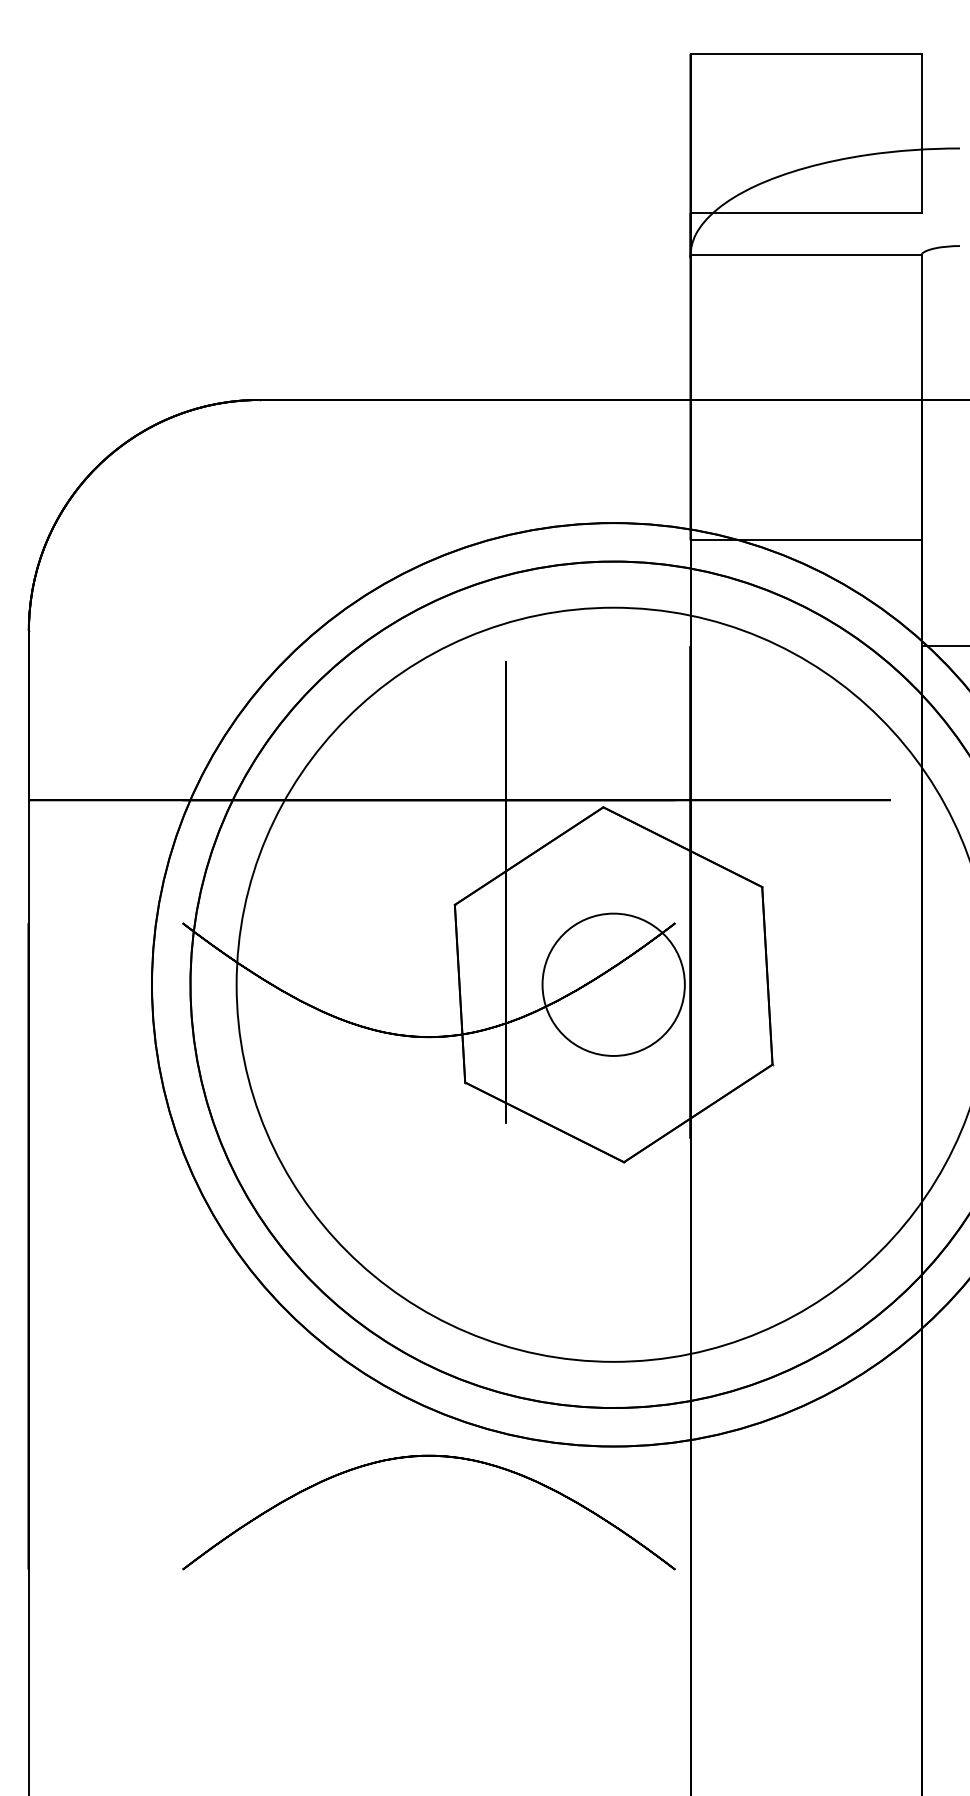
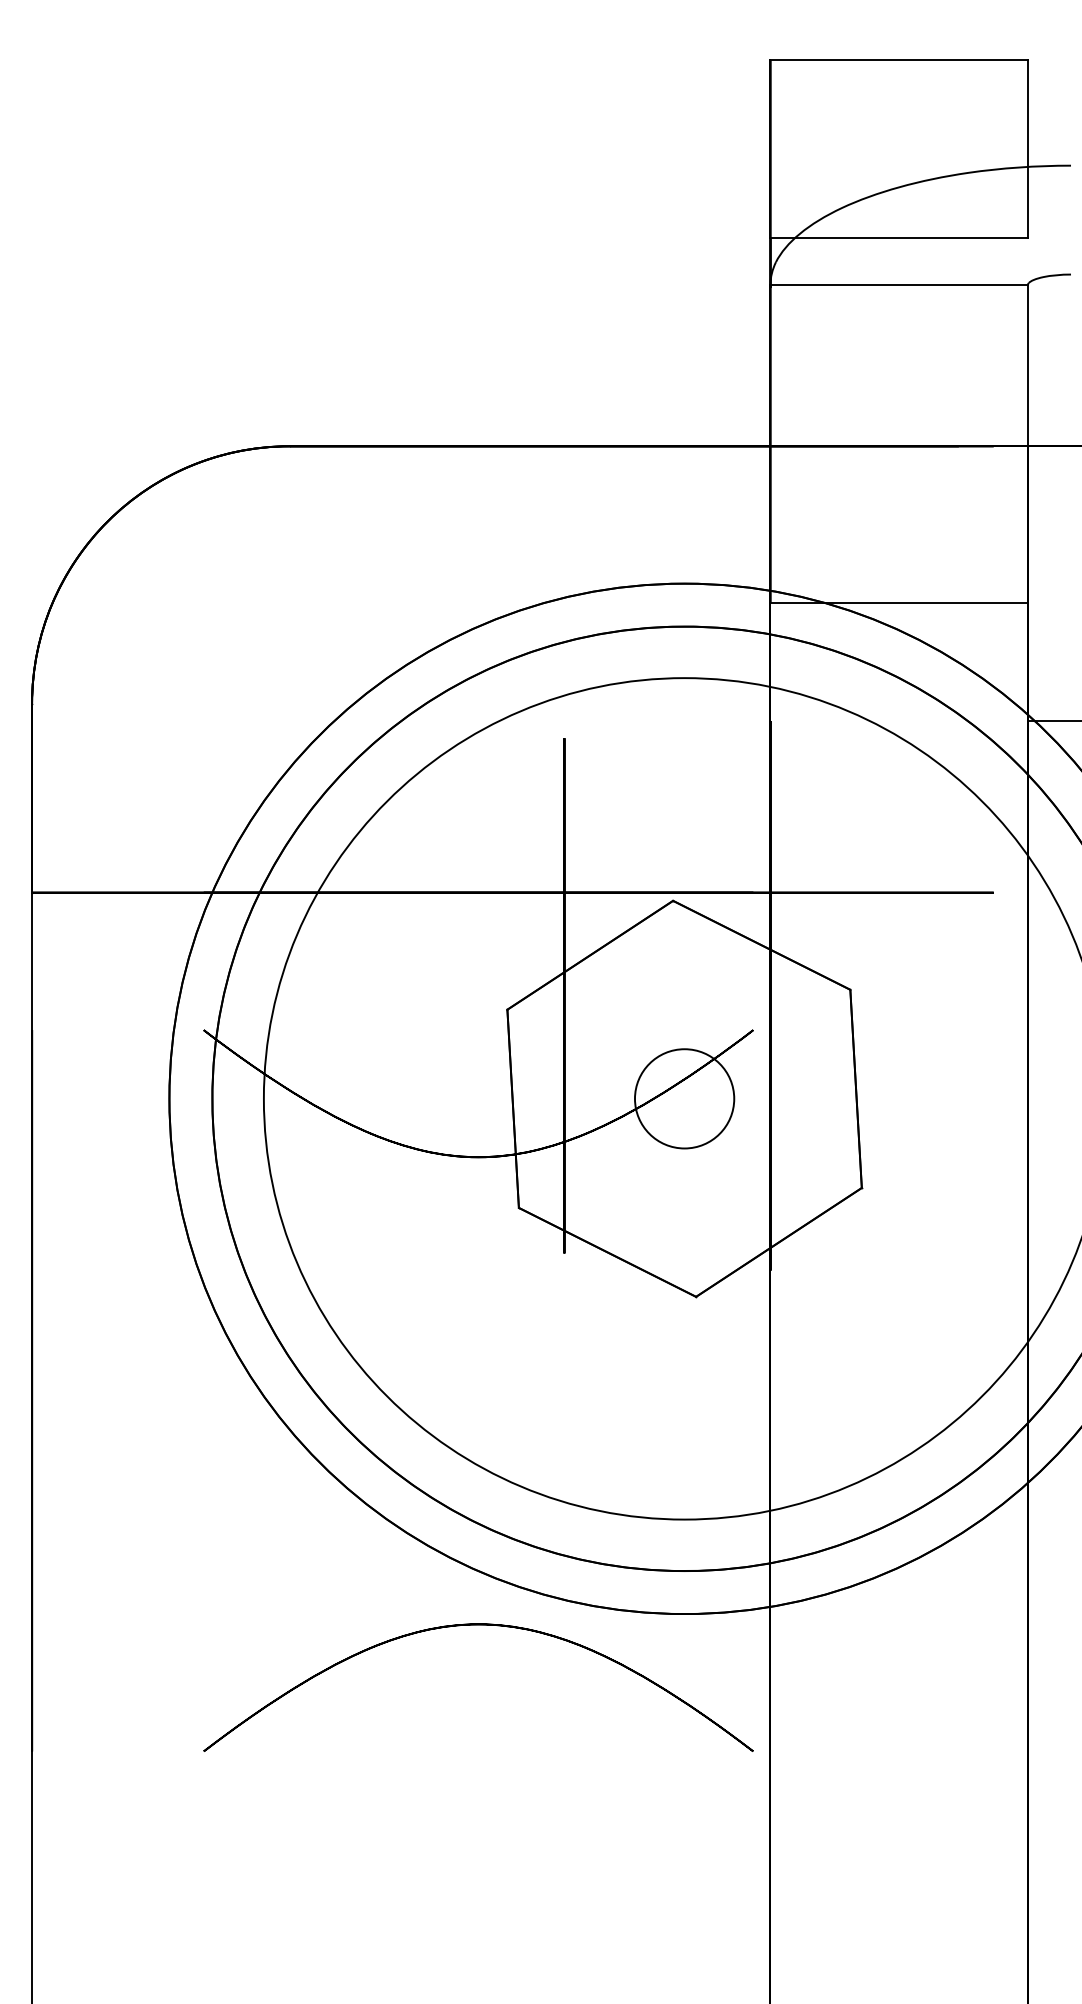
circle: (613, 984) -> (684, 1098), size x0.62

